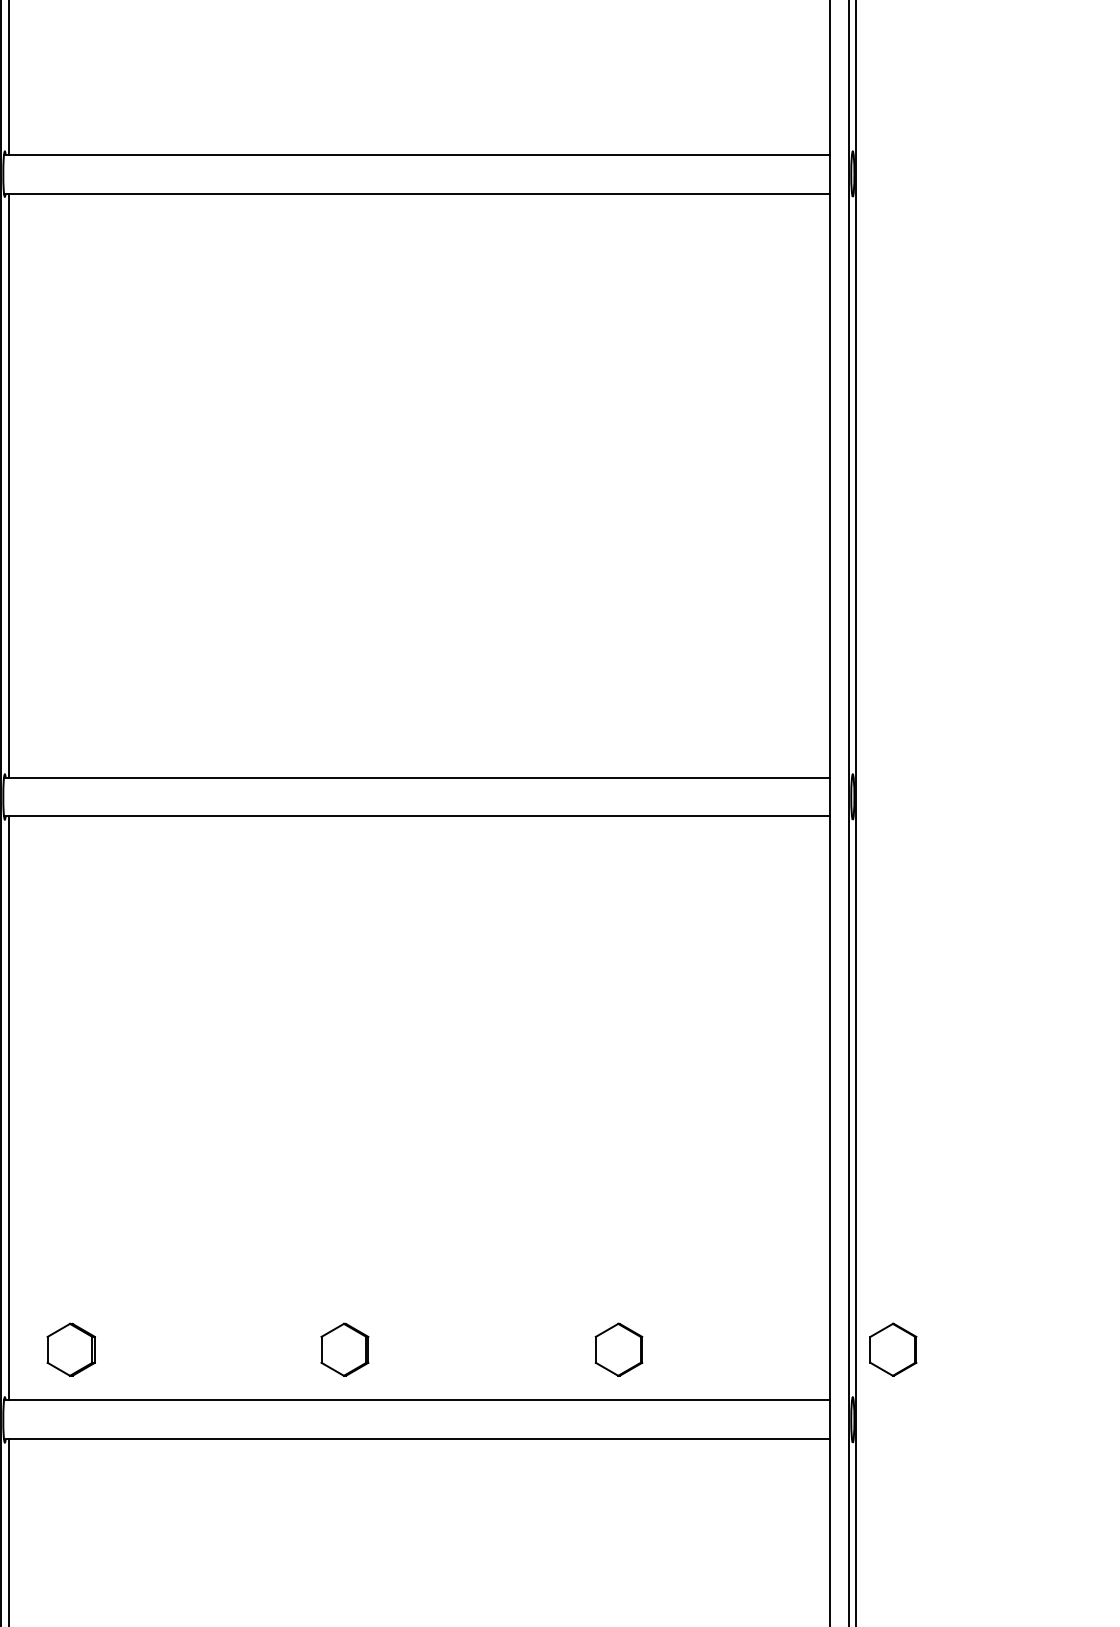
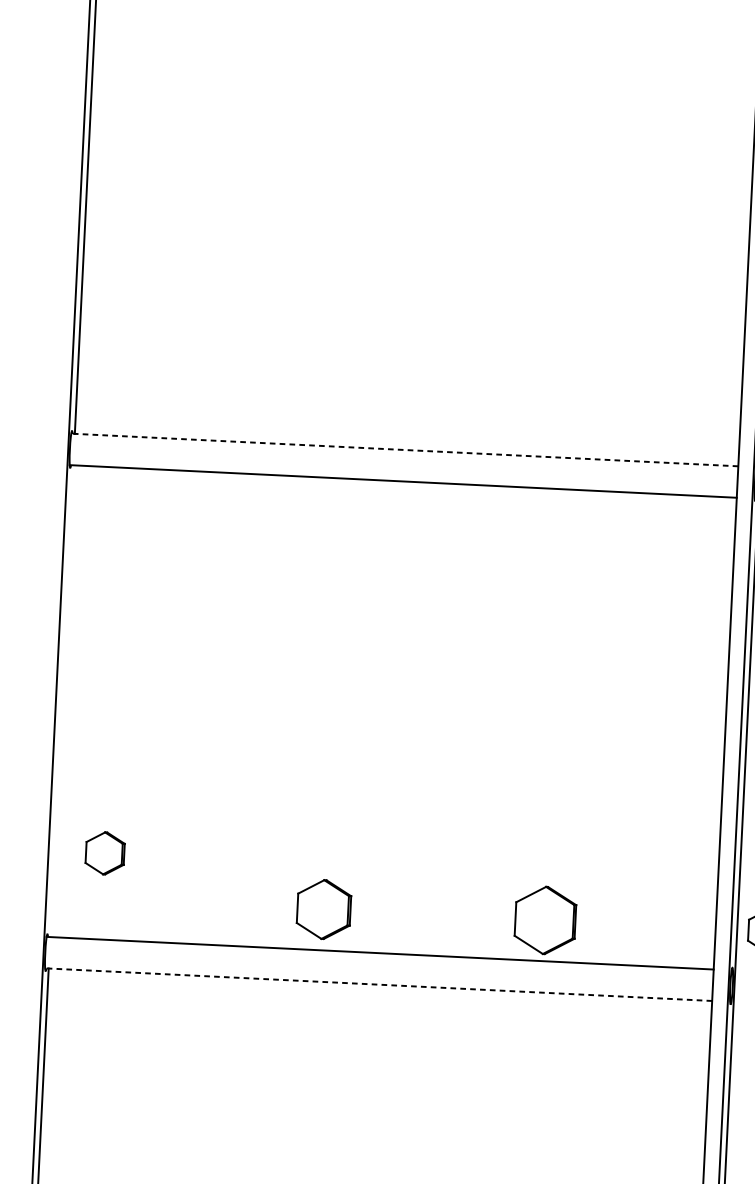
line: (416, 777) -> (404, 449), solid -> dashed
line: (8, 1108) -> (61, 701), removed
part: (70, 1349) -> (104, 853), moved
part: (344, 1349) -> (323, 909), size x1.4
part: (618, 1349) -> (545, 920), size x1.6
line: (416, 1439) -> (378, 984), solid -> dashed

